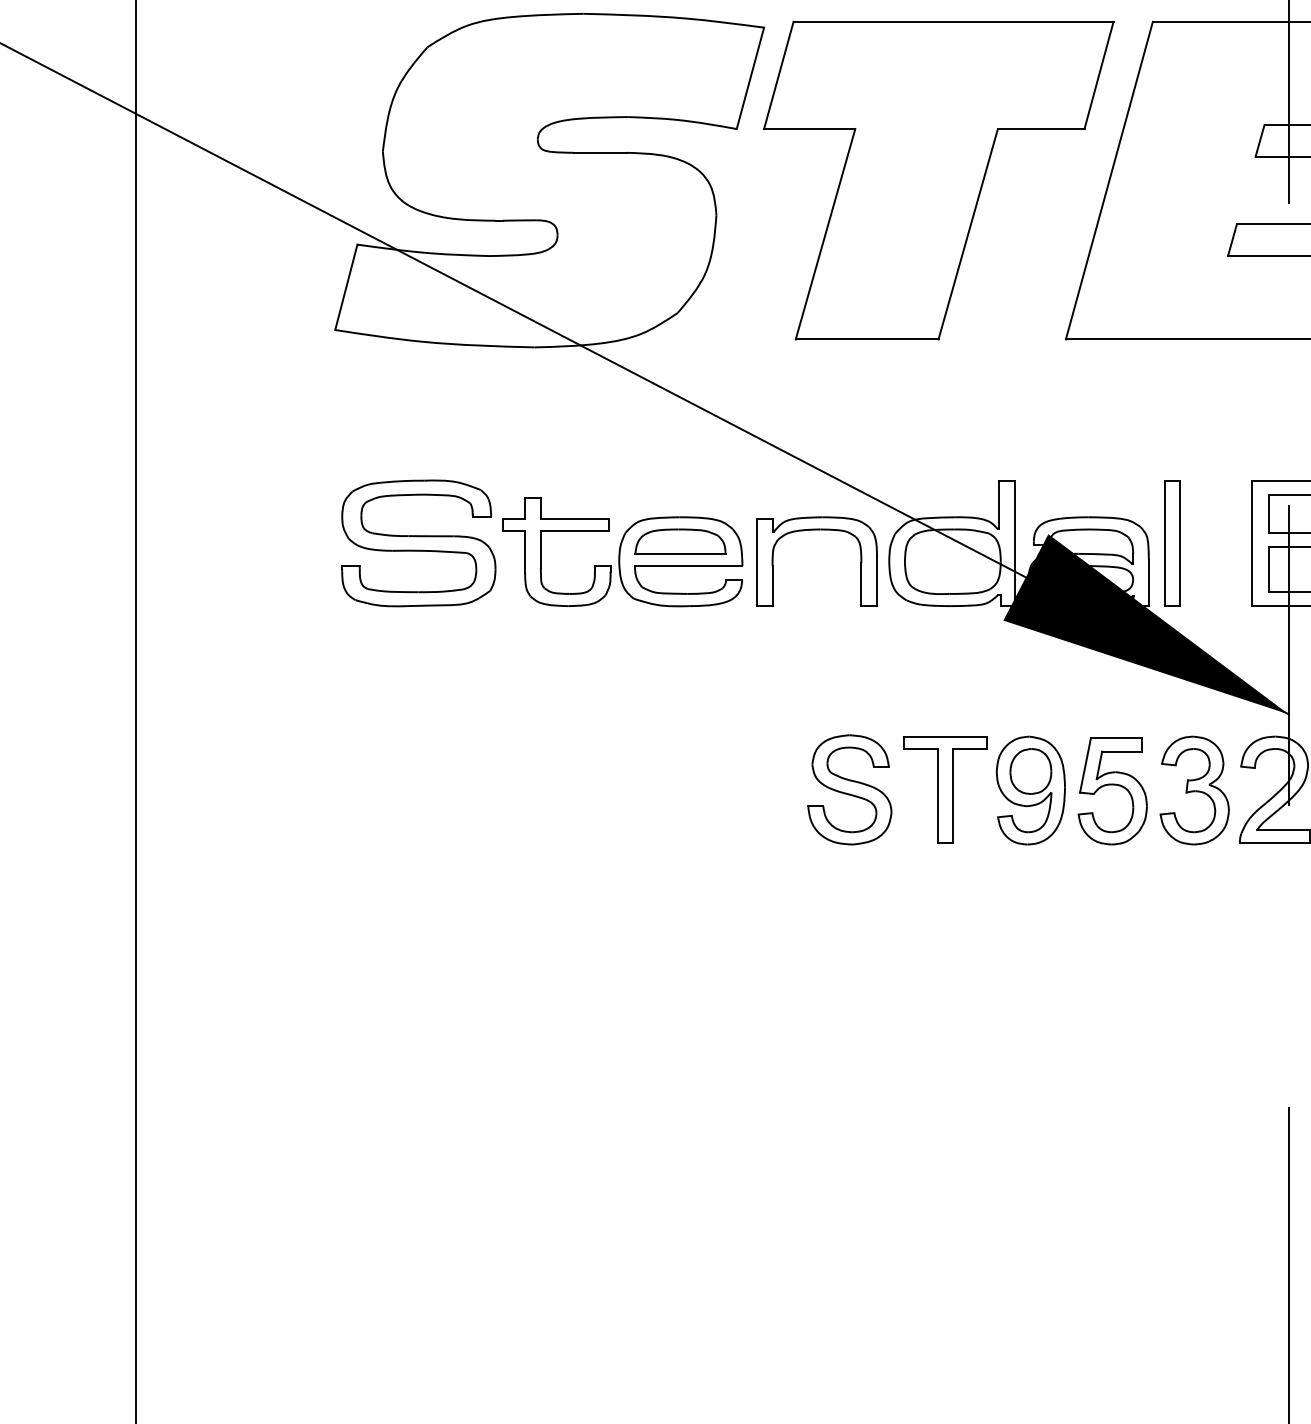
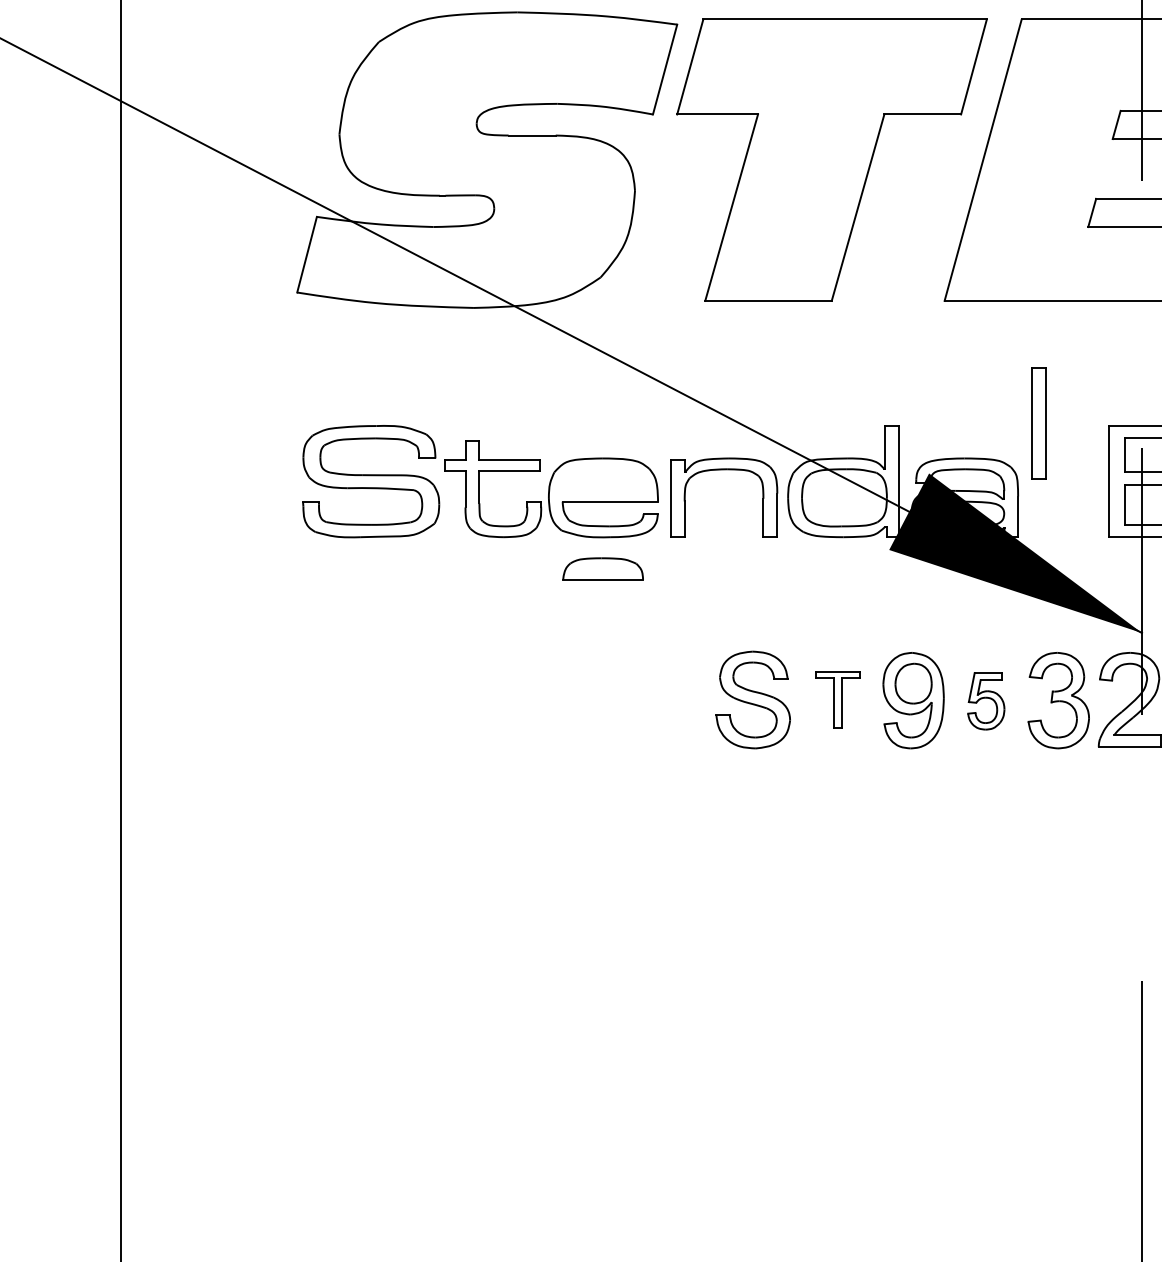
part: (679, 541) -> (602, 568), moved
part: (1171, 543) -> (1038, 423), moved
part: (944, 789) -> (837, 699), size x0.6
part: (1113, 791) -> (986, 701), size x0.6

